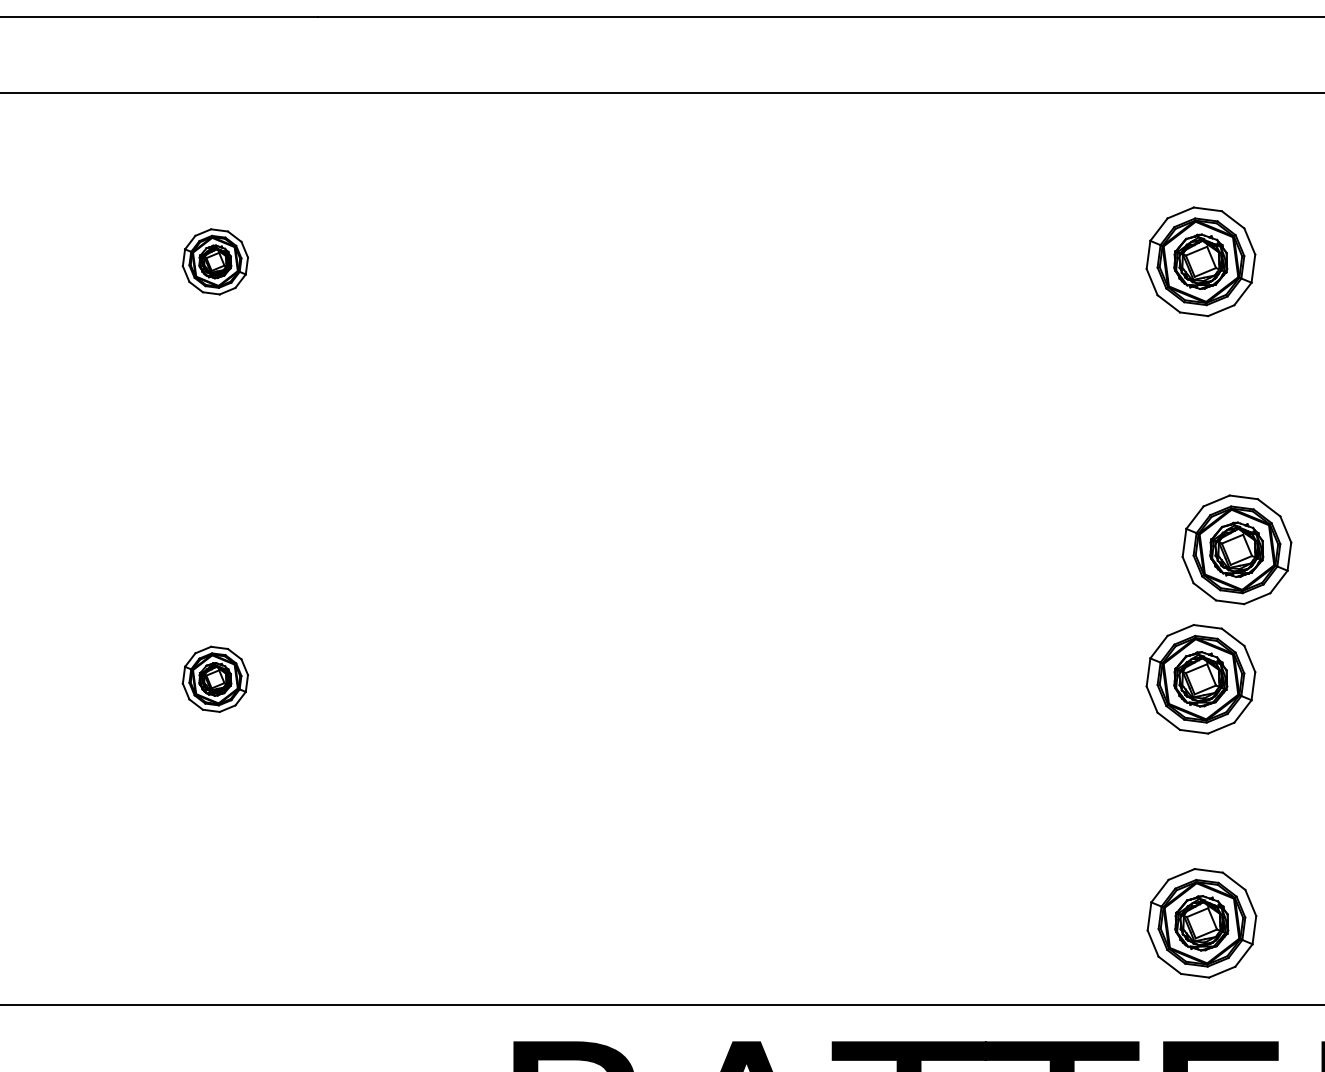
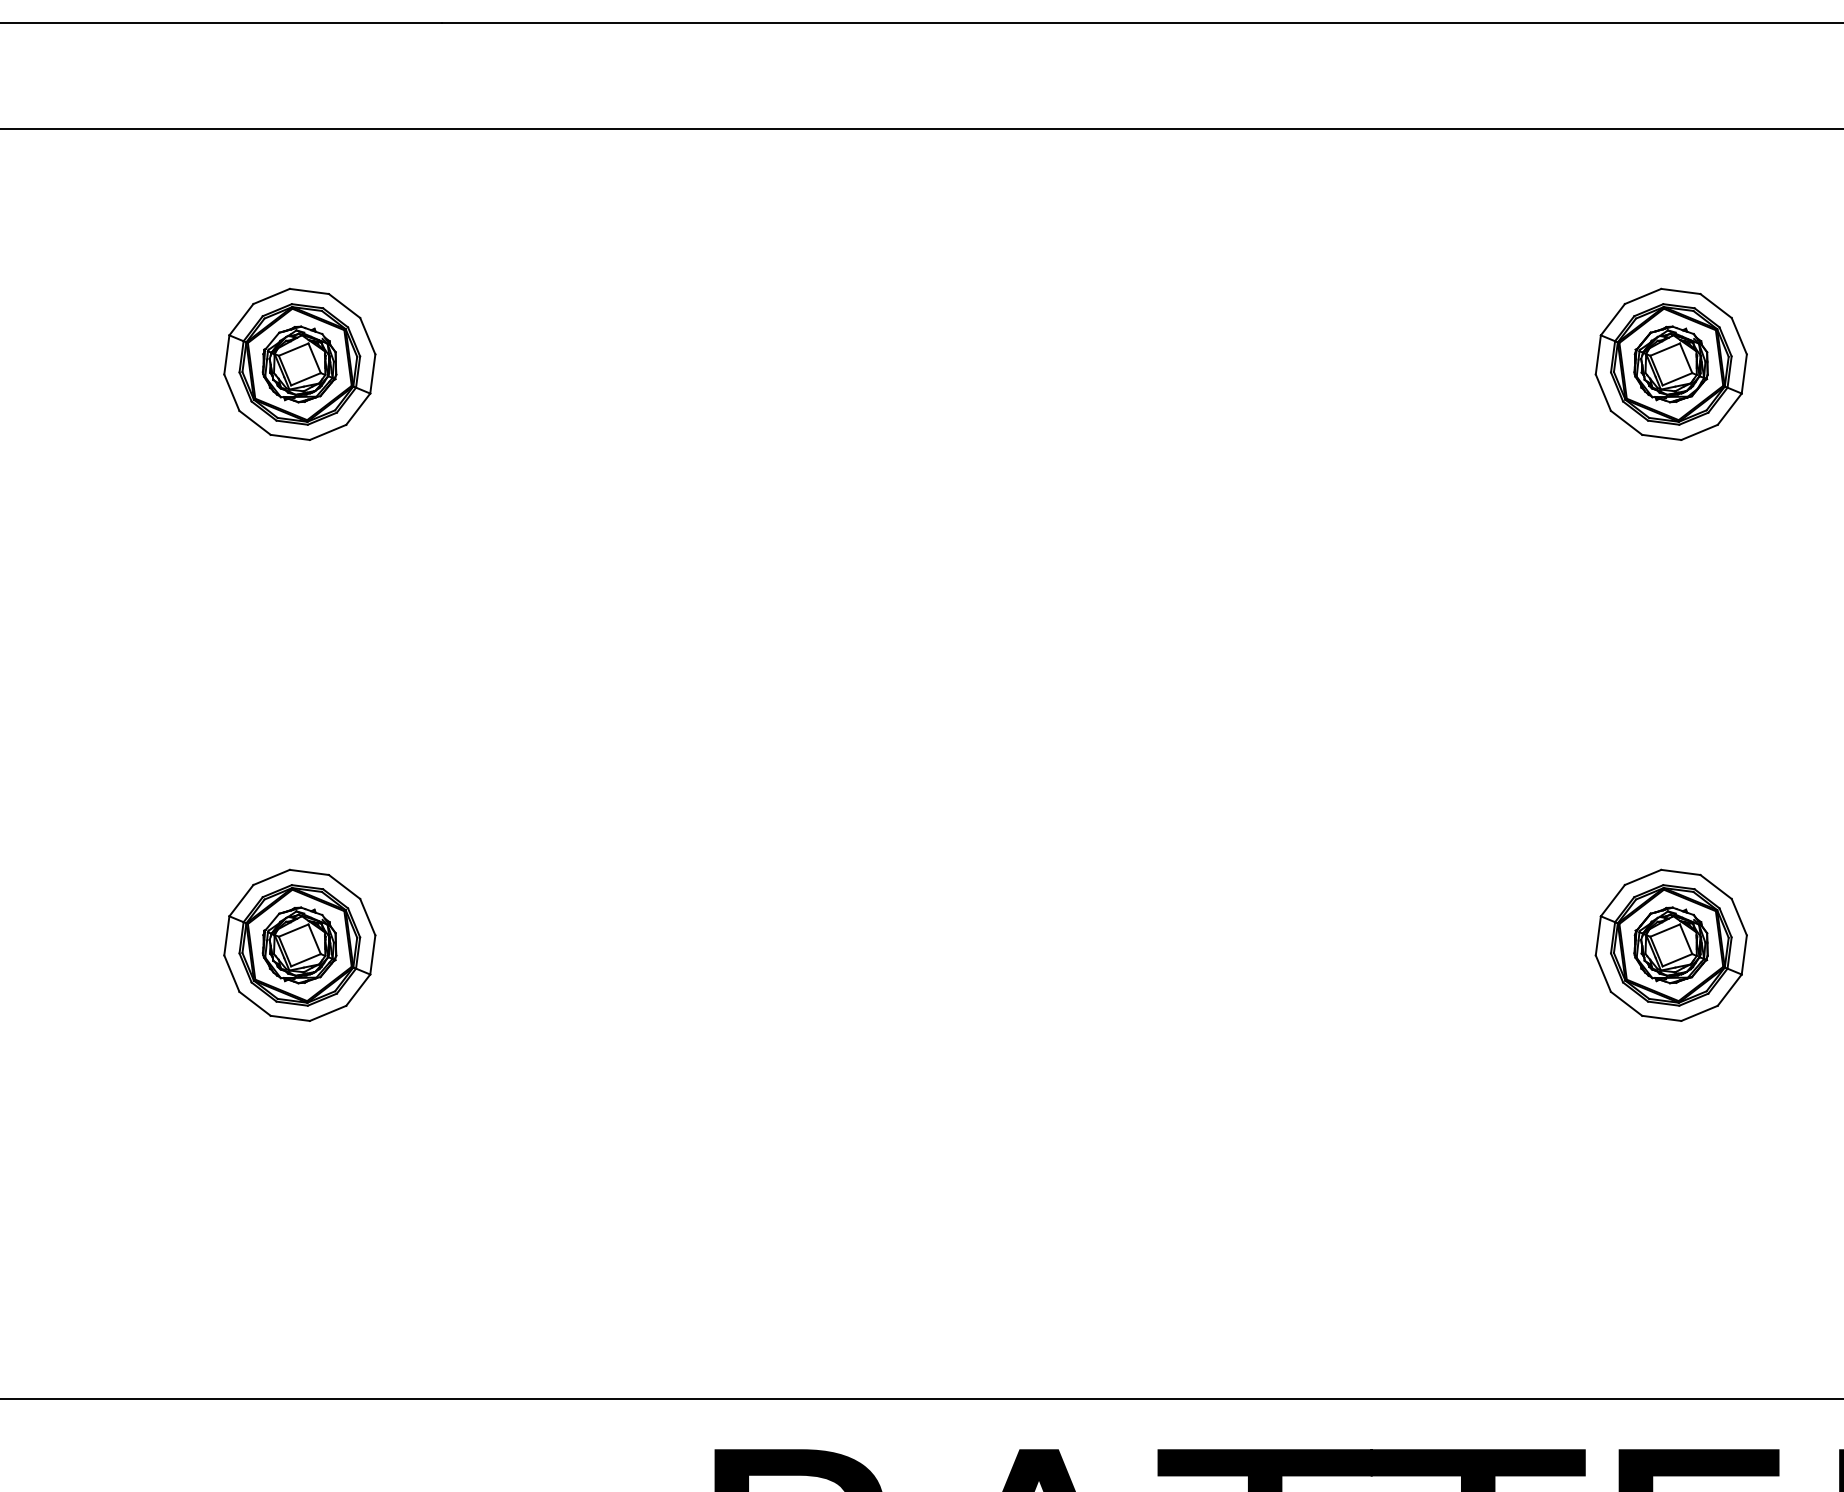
part: (215, 261) -> (299, 364), size x1.67
part: (1236, 549) -> (1720, 764), removed
part: (215, 679) -> (299, 945), size x1.67
part: (1201, 923) -> (1672, 1285), removed

